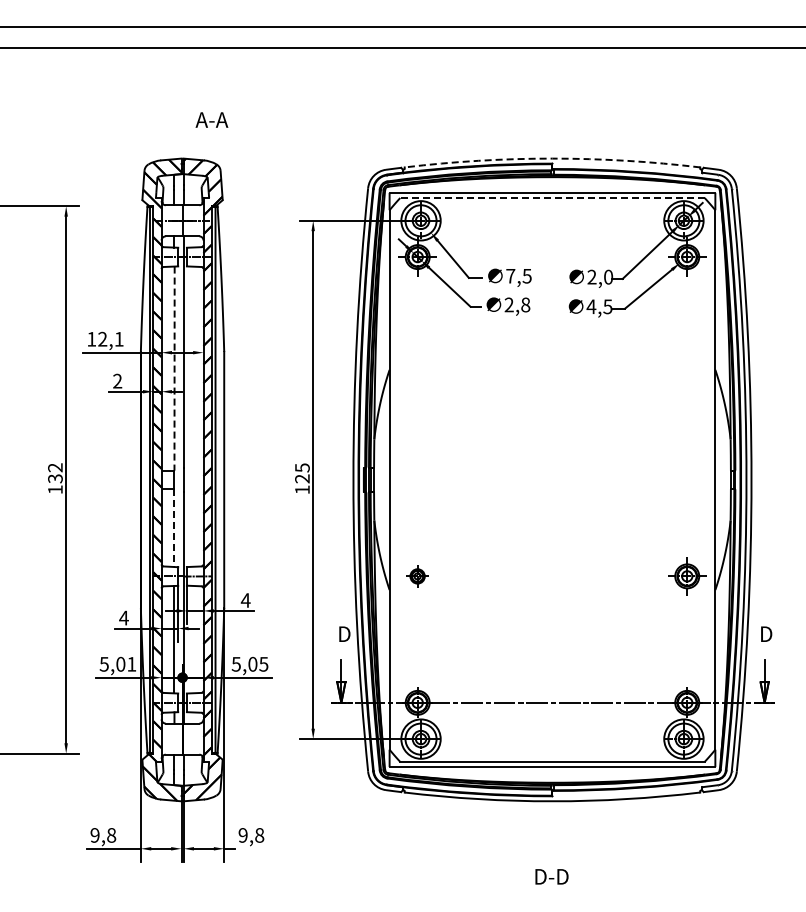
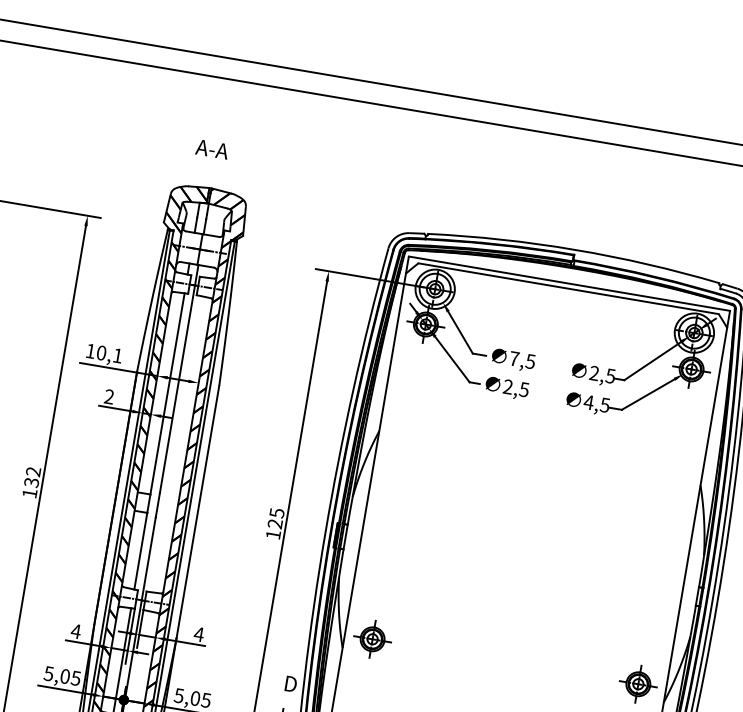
text: (211, 119) -> (211, 148), moved
arc: (552, 158) -> (575, 249), dashed -> solid
line: (551, 198) -> (567, 289), dashed -> solid
text: (608, 276) -> (610, 375), 2,0 -> 2,5
text: (525, 304) -> (524, 389), 2,8 -> 2,5
text: (102, 339) -> (101, 353), 12,1 -> 10,1
line: (174, 369) -> (167, 394), dashed -> solid
line: (174, 528) -> (140, 551), dashed -> solid
part: (417, 576) -> (372, 639), size x1.67
text: (131, 664) -> (75, 678), 5,01 -> 5,05

